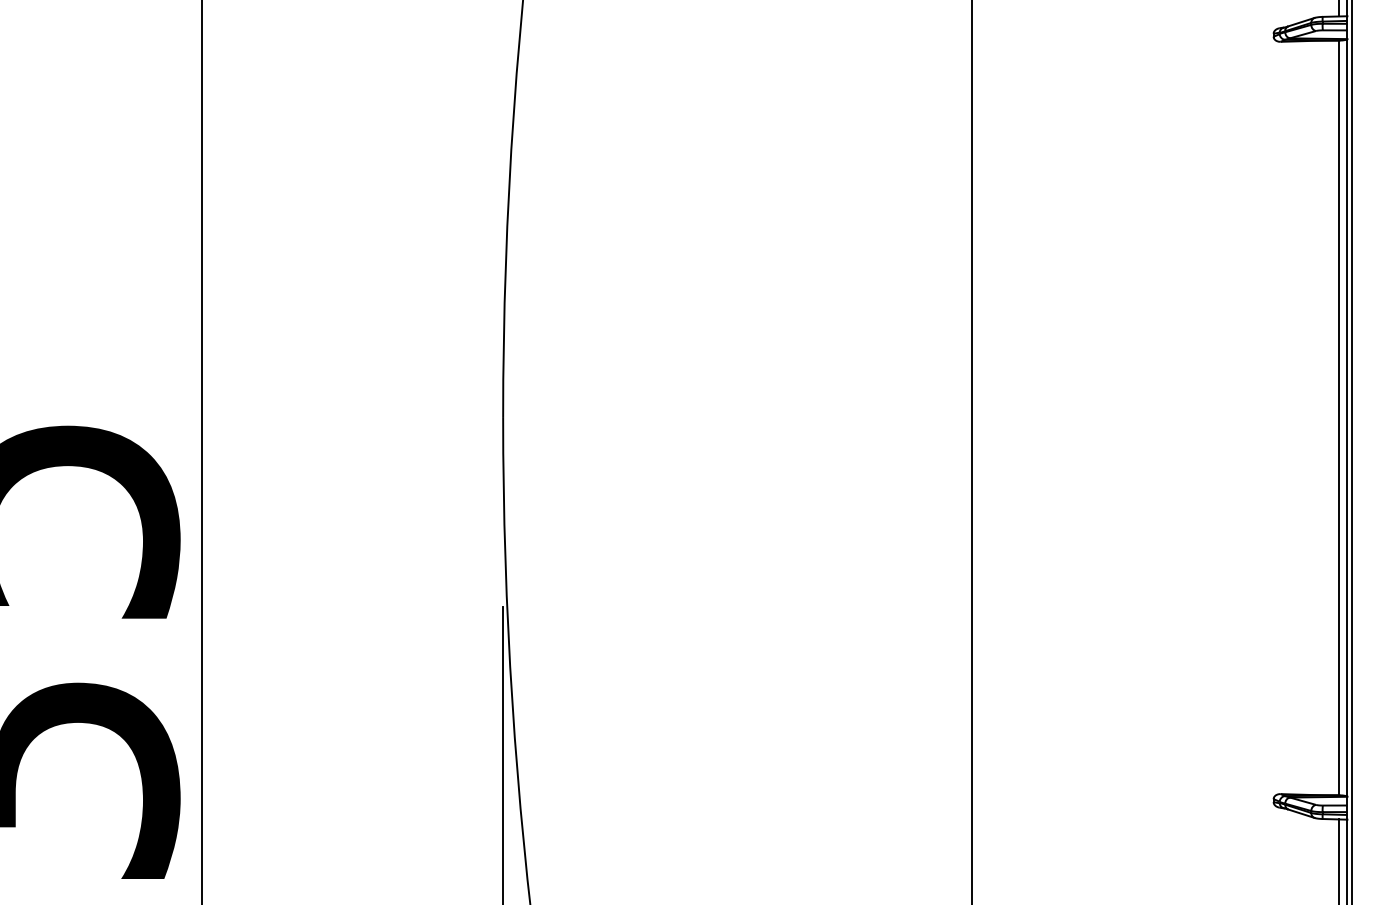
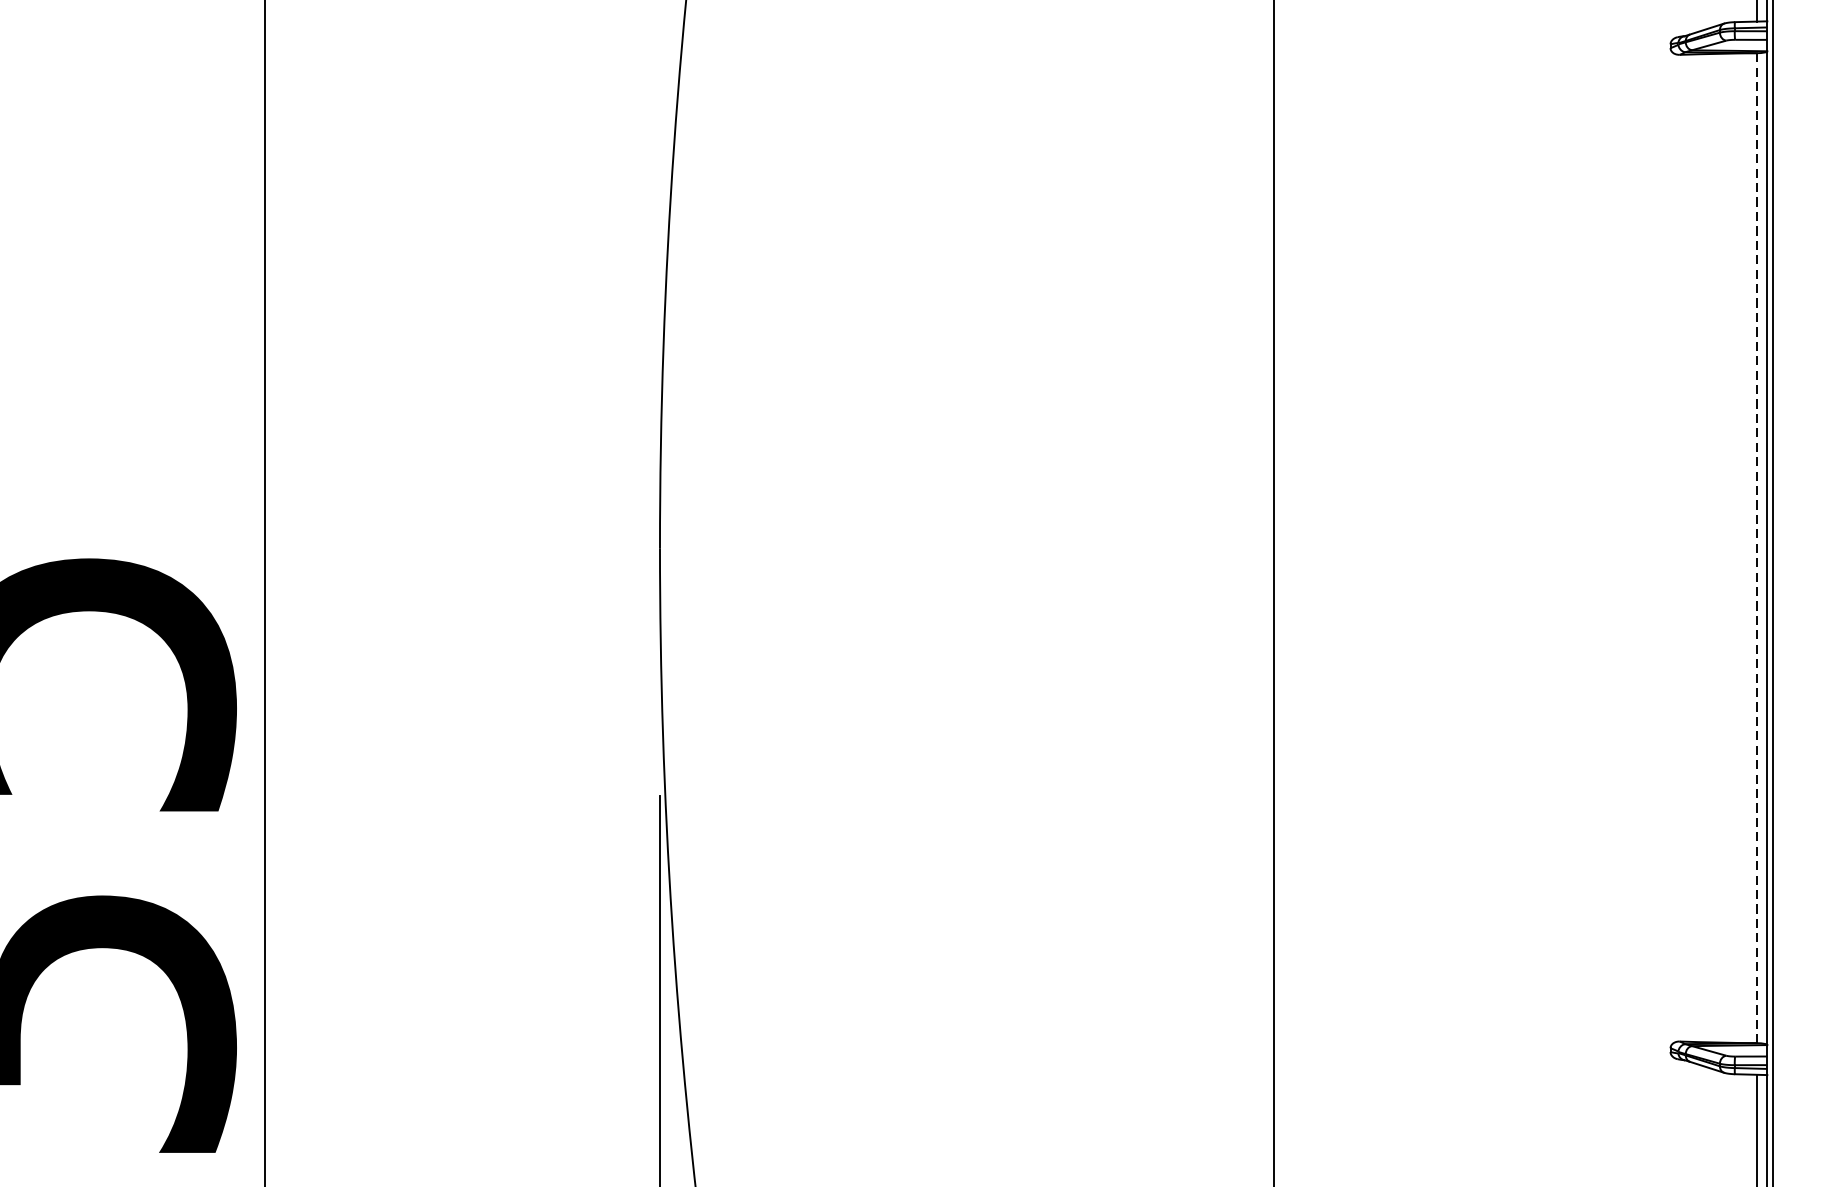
line: (1339, 418) -> (1756, 548), solid -> dashed

